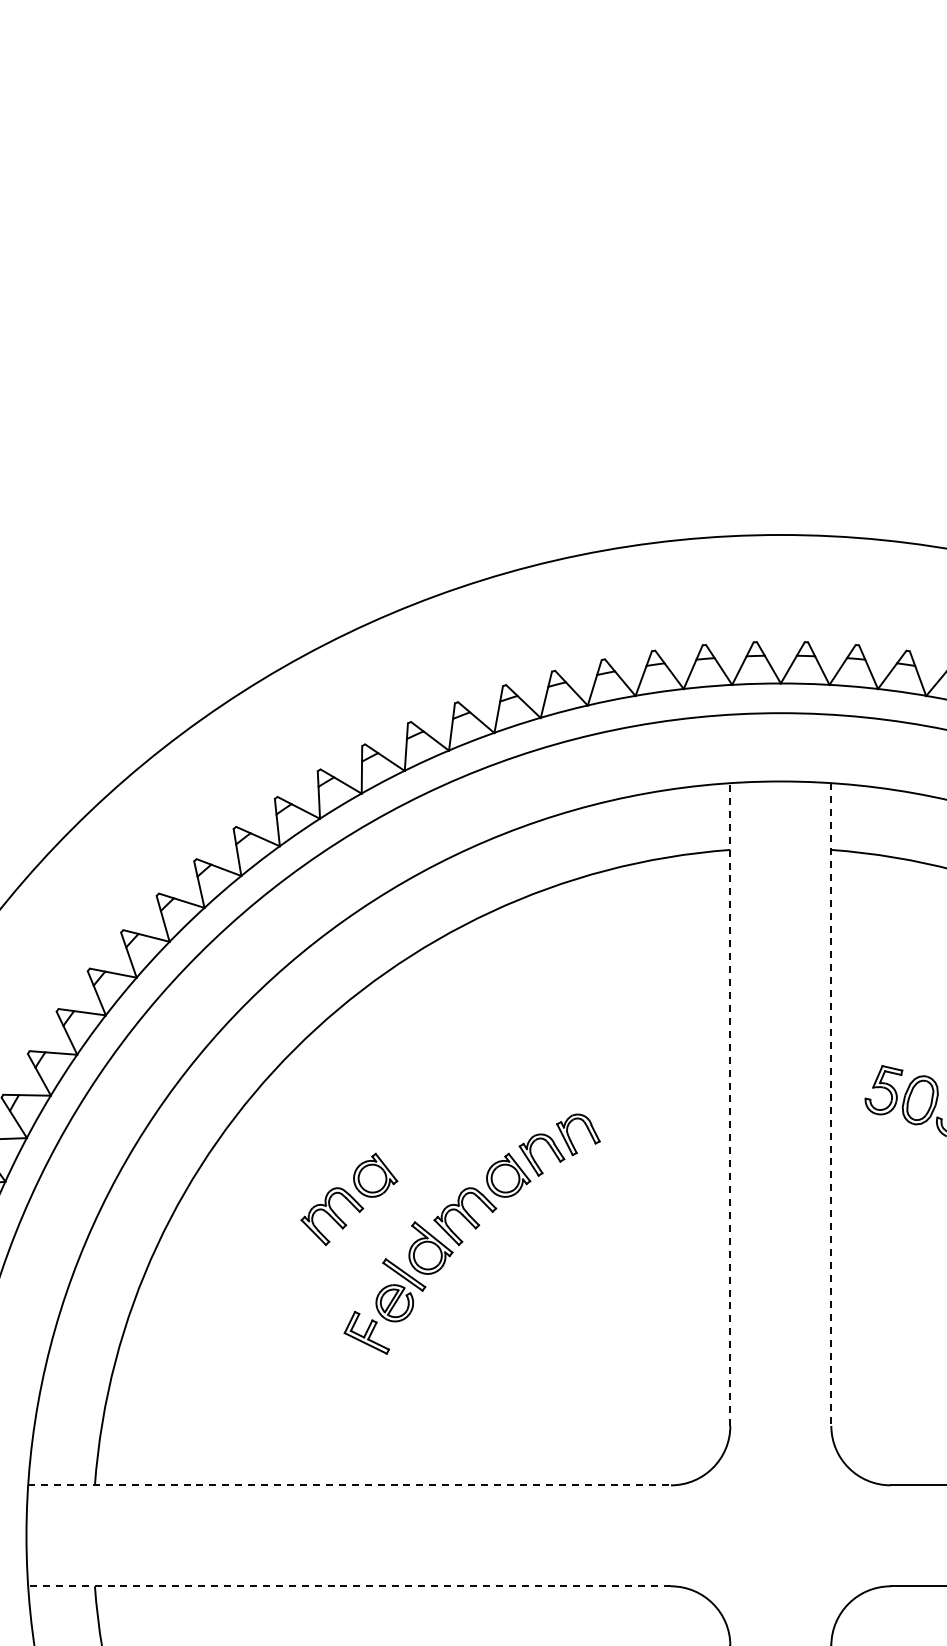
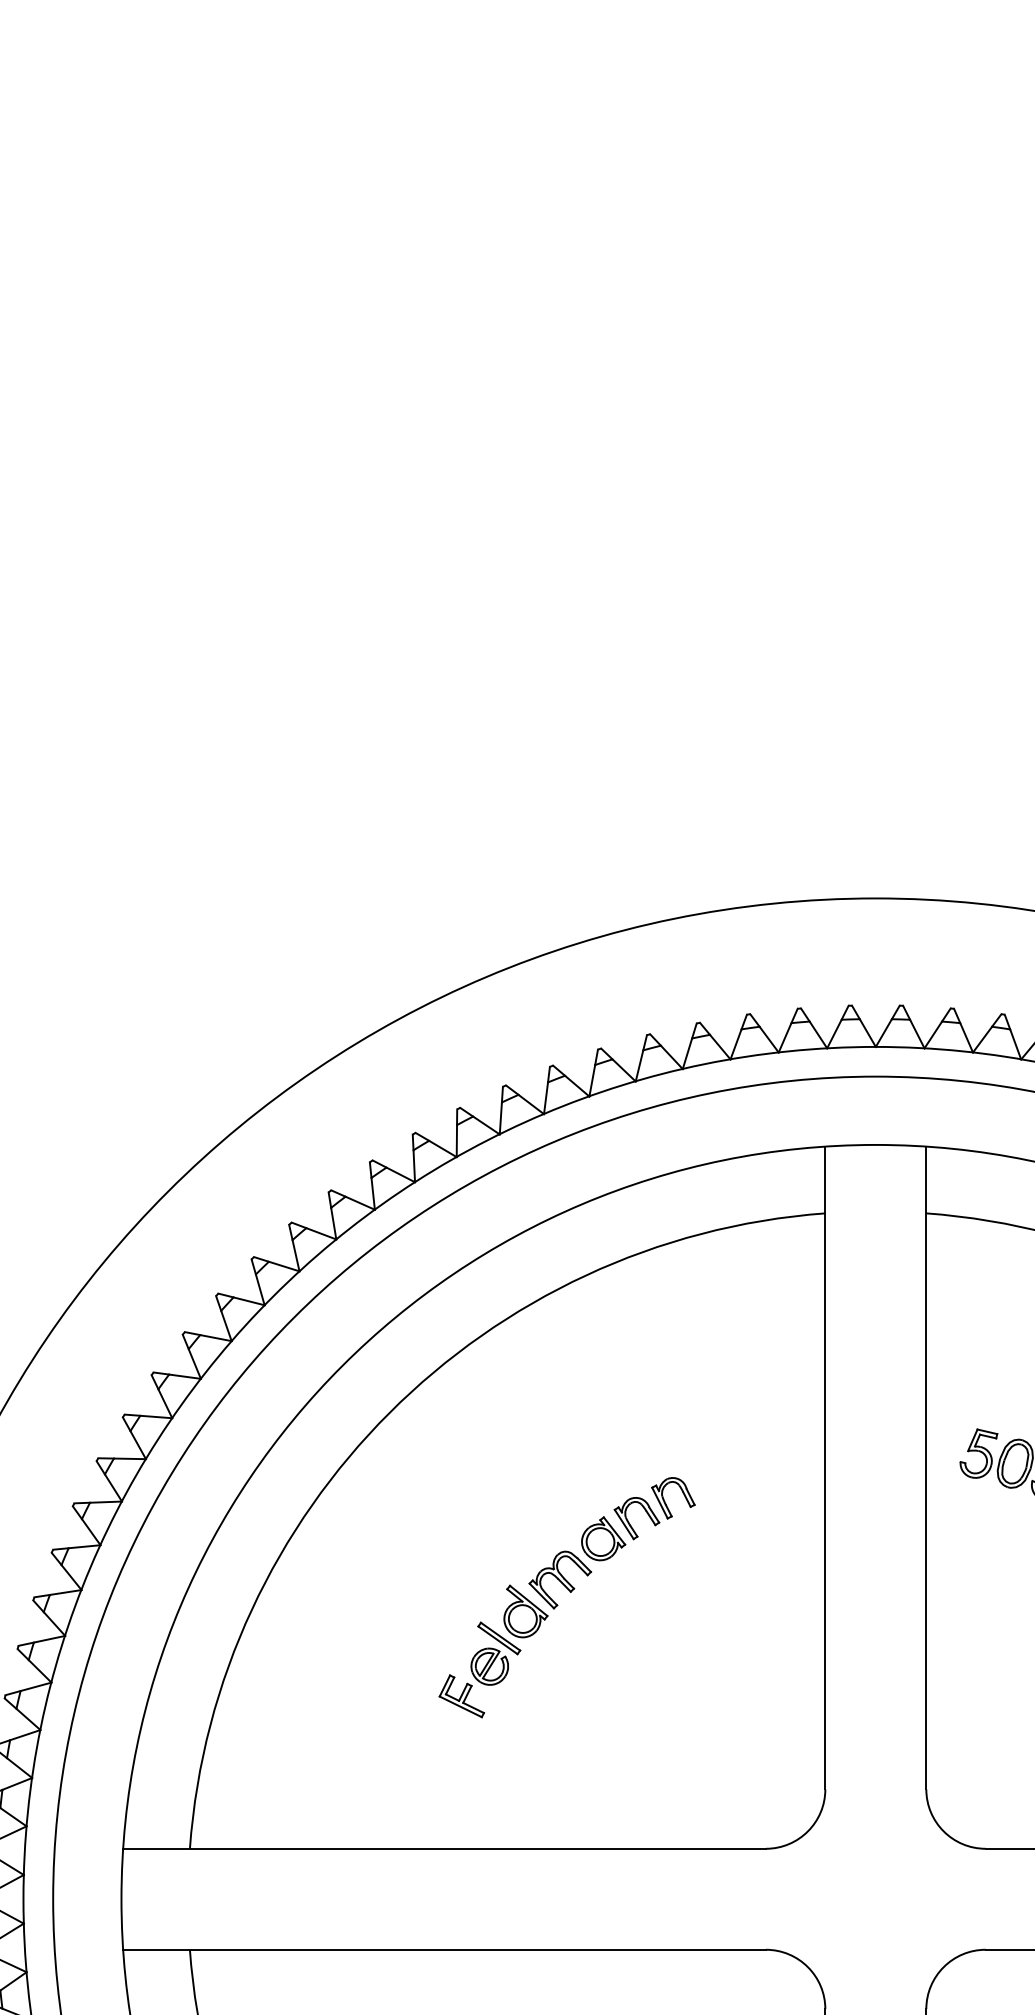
line: (730, 1104) -> (825, 1467), dashed -> solid
line: (831, 1105) -> (926, 1468), dashed -> solid
part: (349, 1199) -> (444, 1562), removed
line: (350, 1485) -> (445, 1848), dashed -> solid
line: (349, 1586) -> (444, 1949), dashed -> solid

